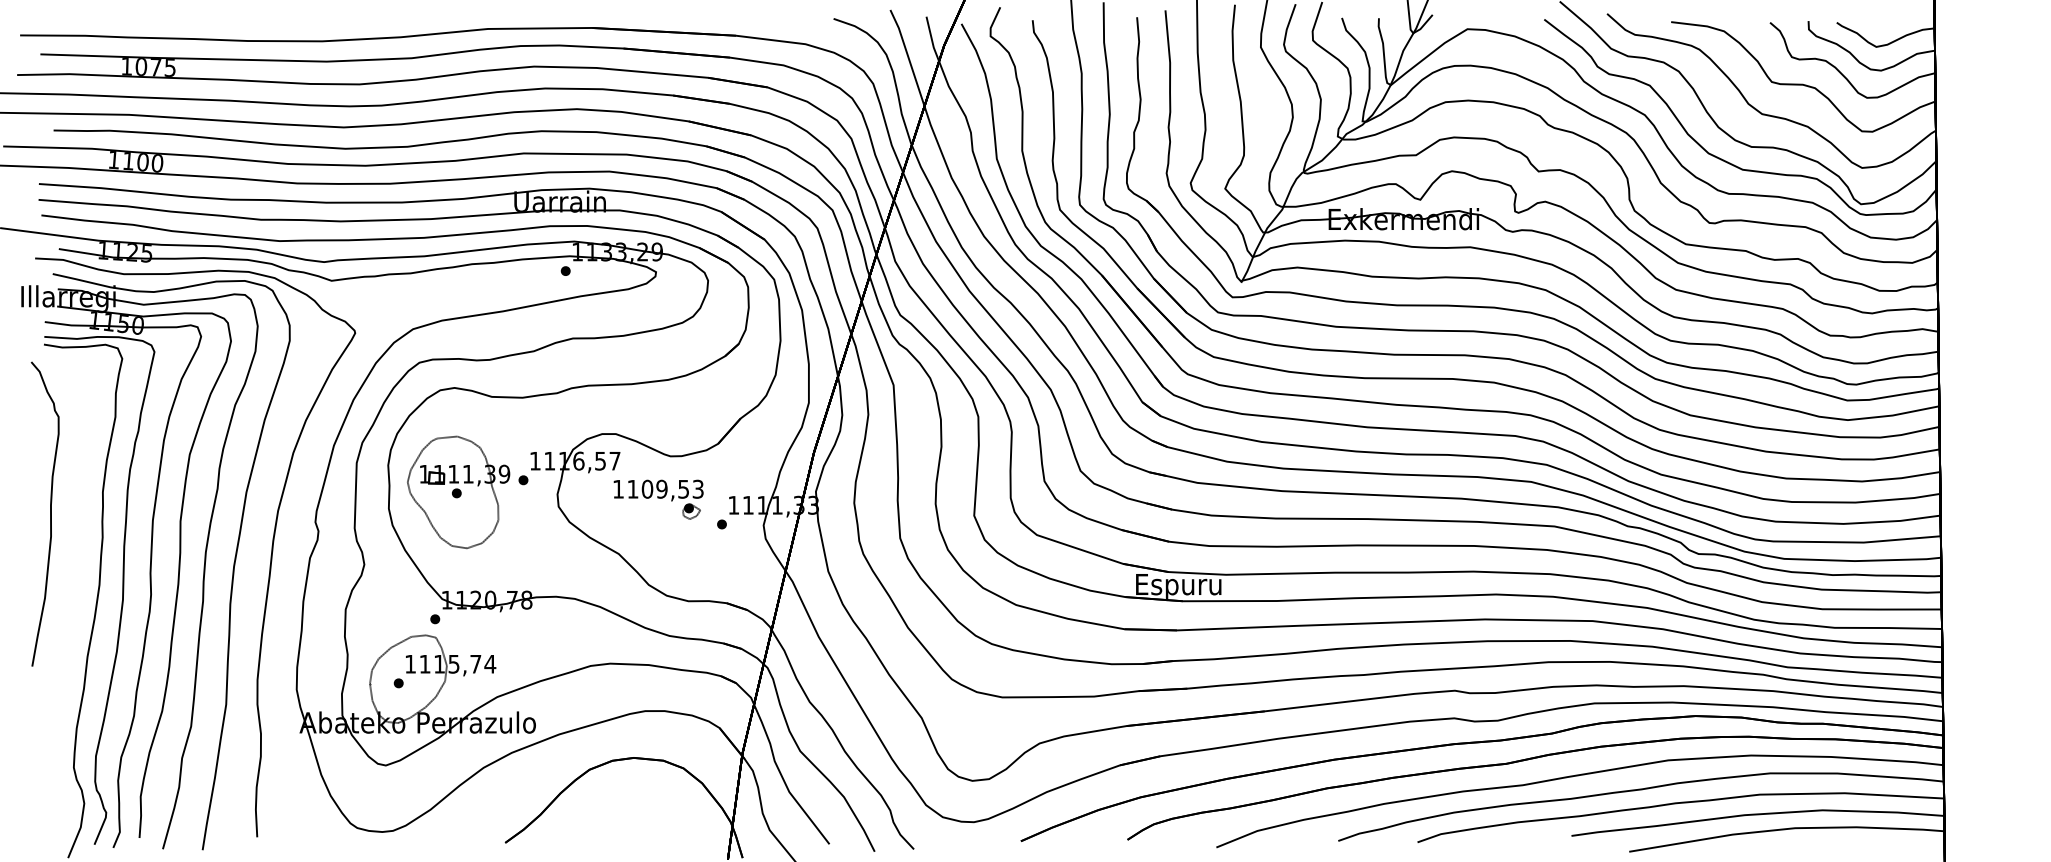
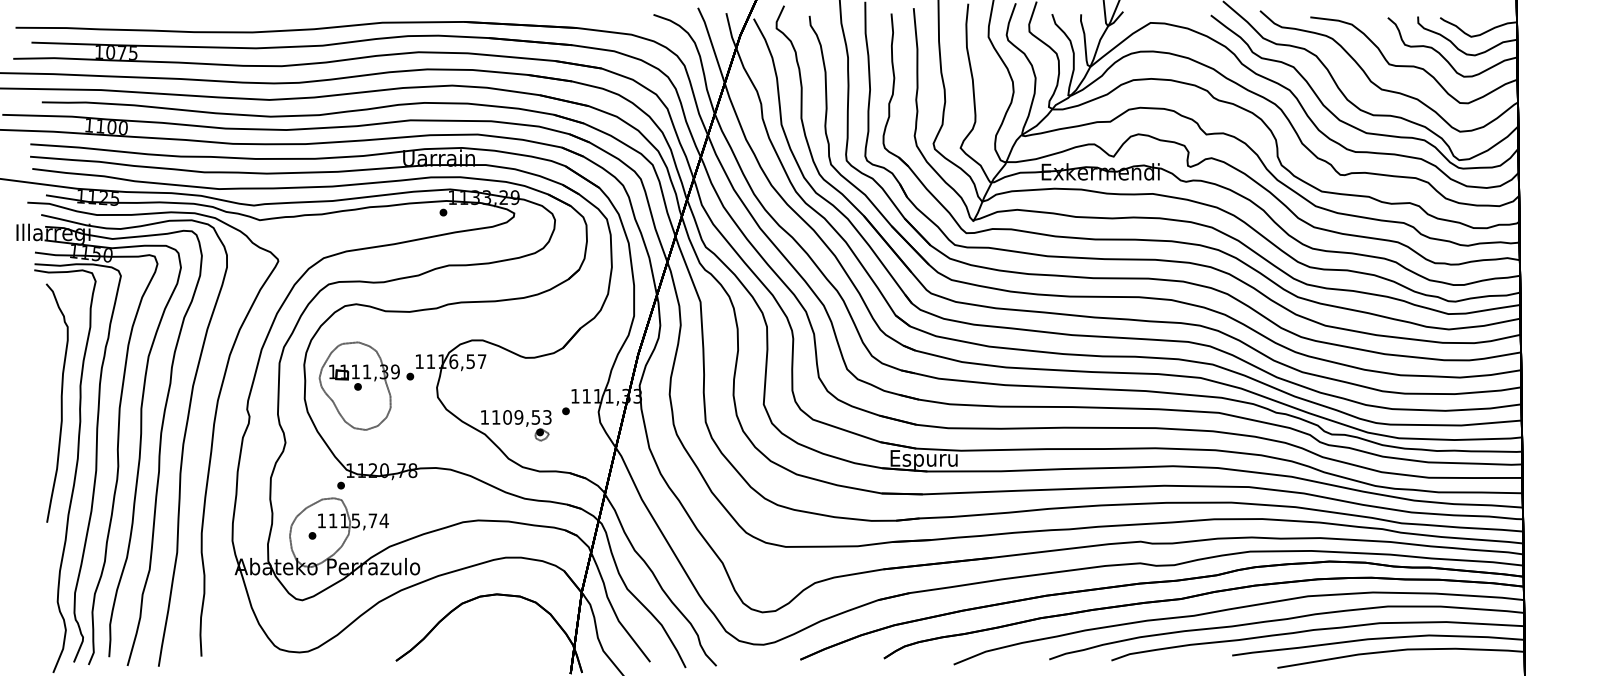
part: (658, 499) -> (516, 425), moved
part: (44, 513) -> (56, 402), moved

